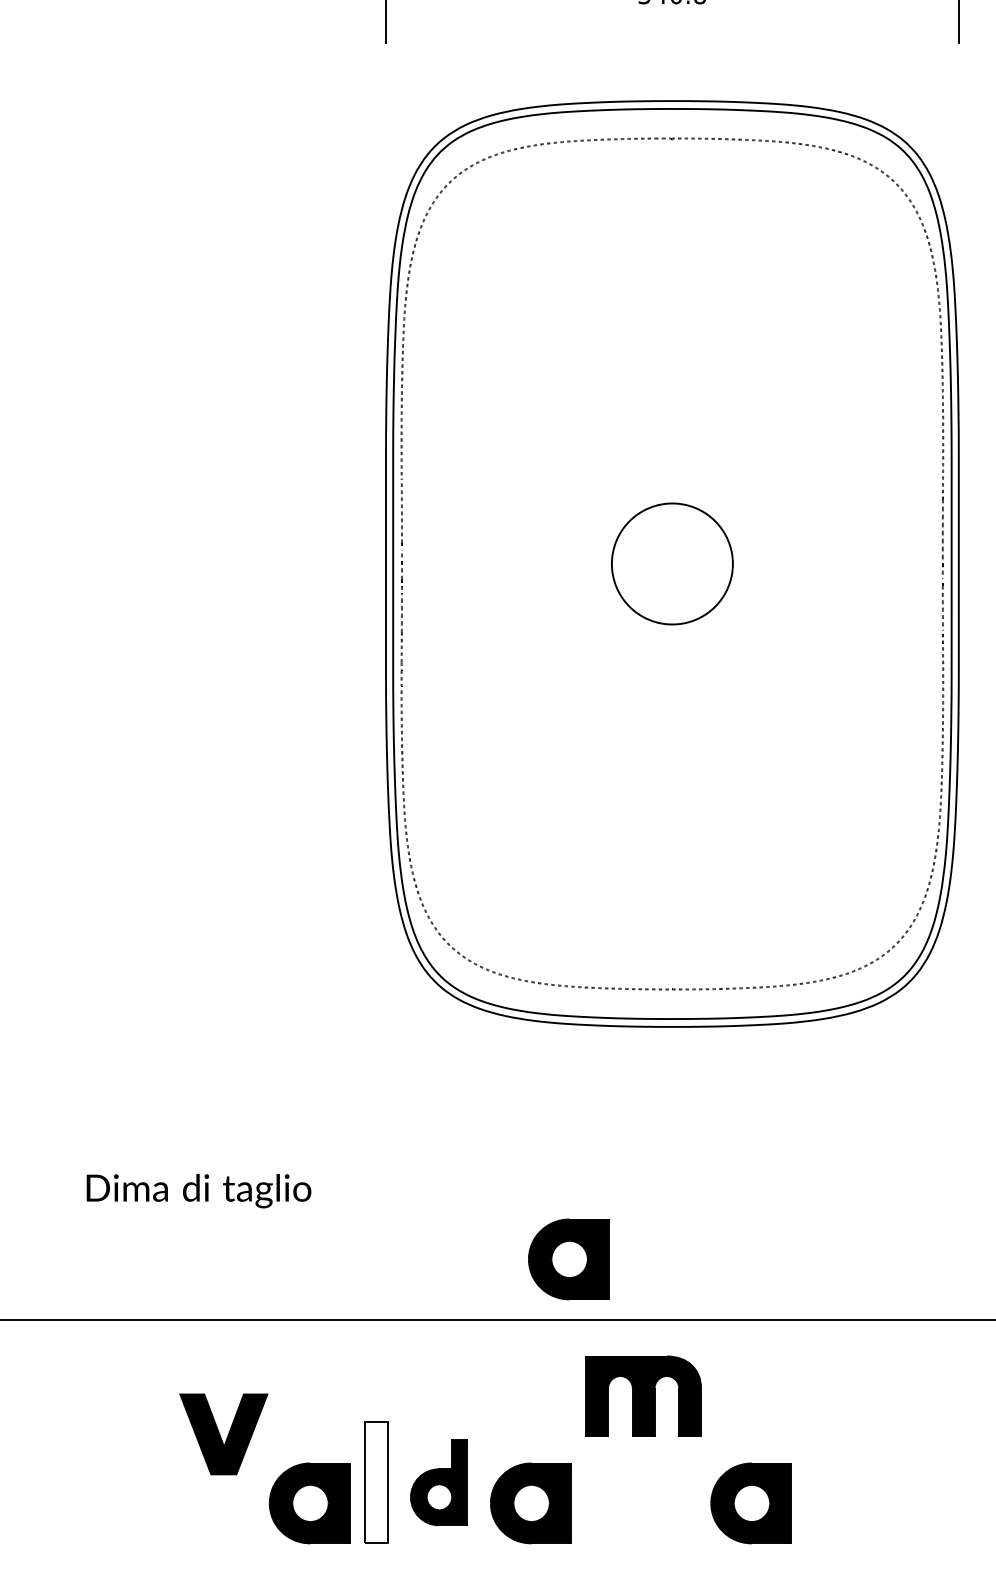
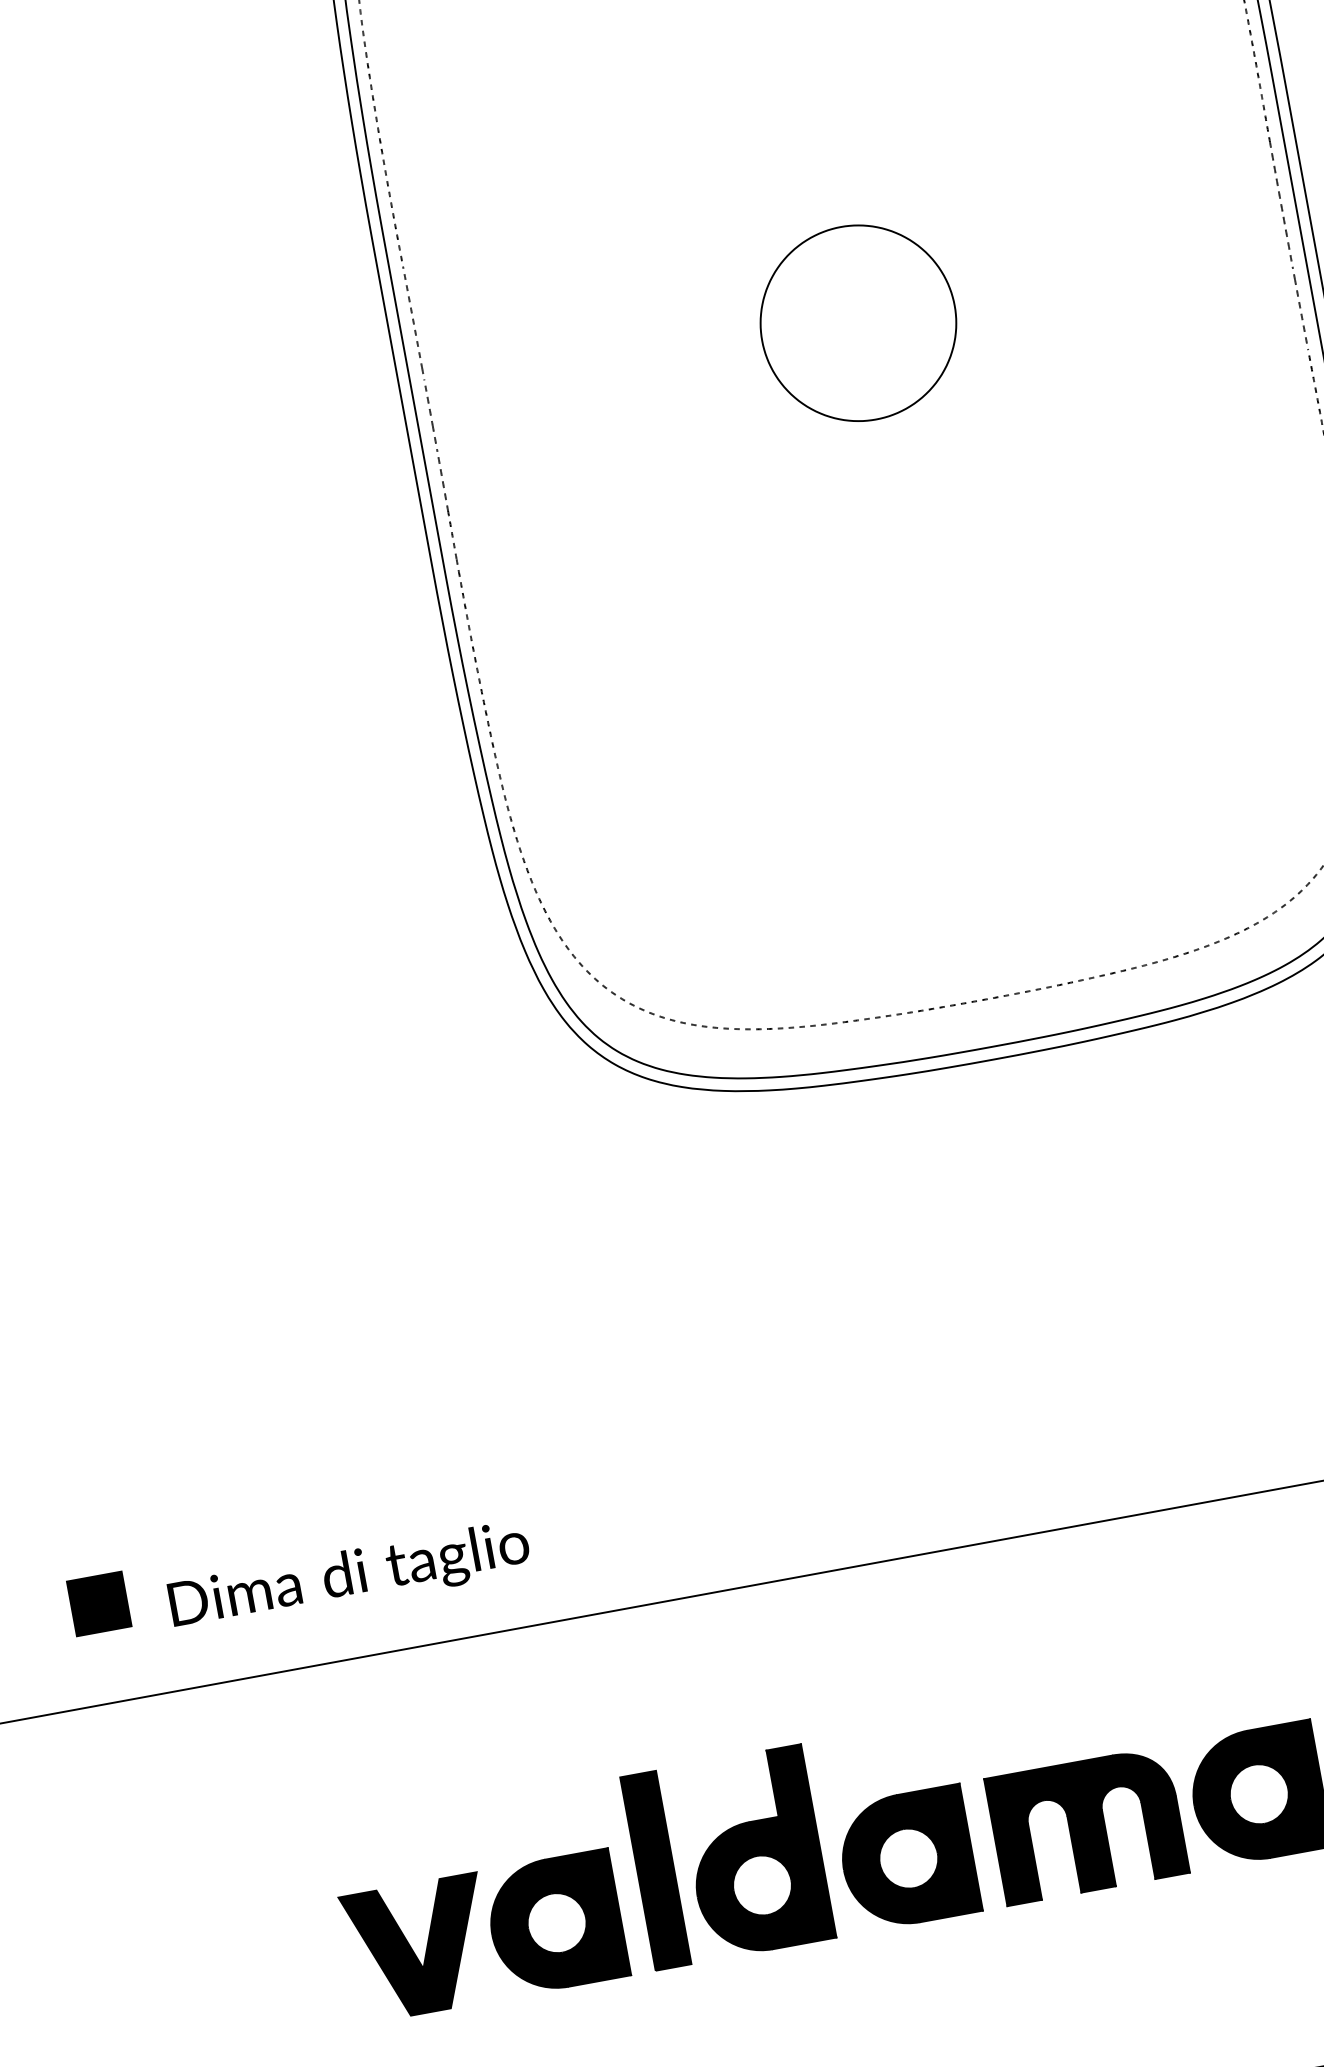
text: (198, 1191) -> (349, 1578), moved
part: (67, 1257) -> (98, 1602), added
part: (568, 1259) -> (896, 1459), removed
part: (643, 1395) -> (1086, 1824), moved
part: (223, 1434) -> (418, 1948), moved
fill: (376, 1482) -> (655, 1870), added
part: (438, 1482) -> (754, 1852), size x1.43

